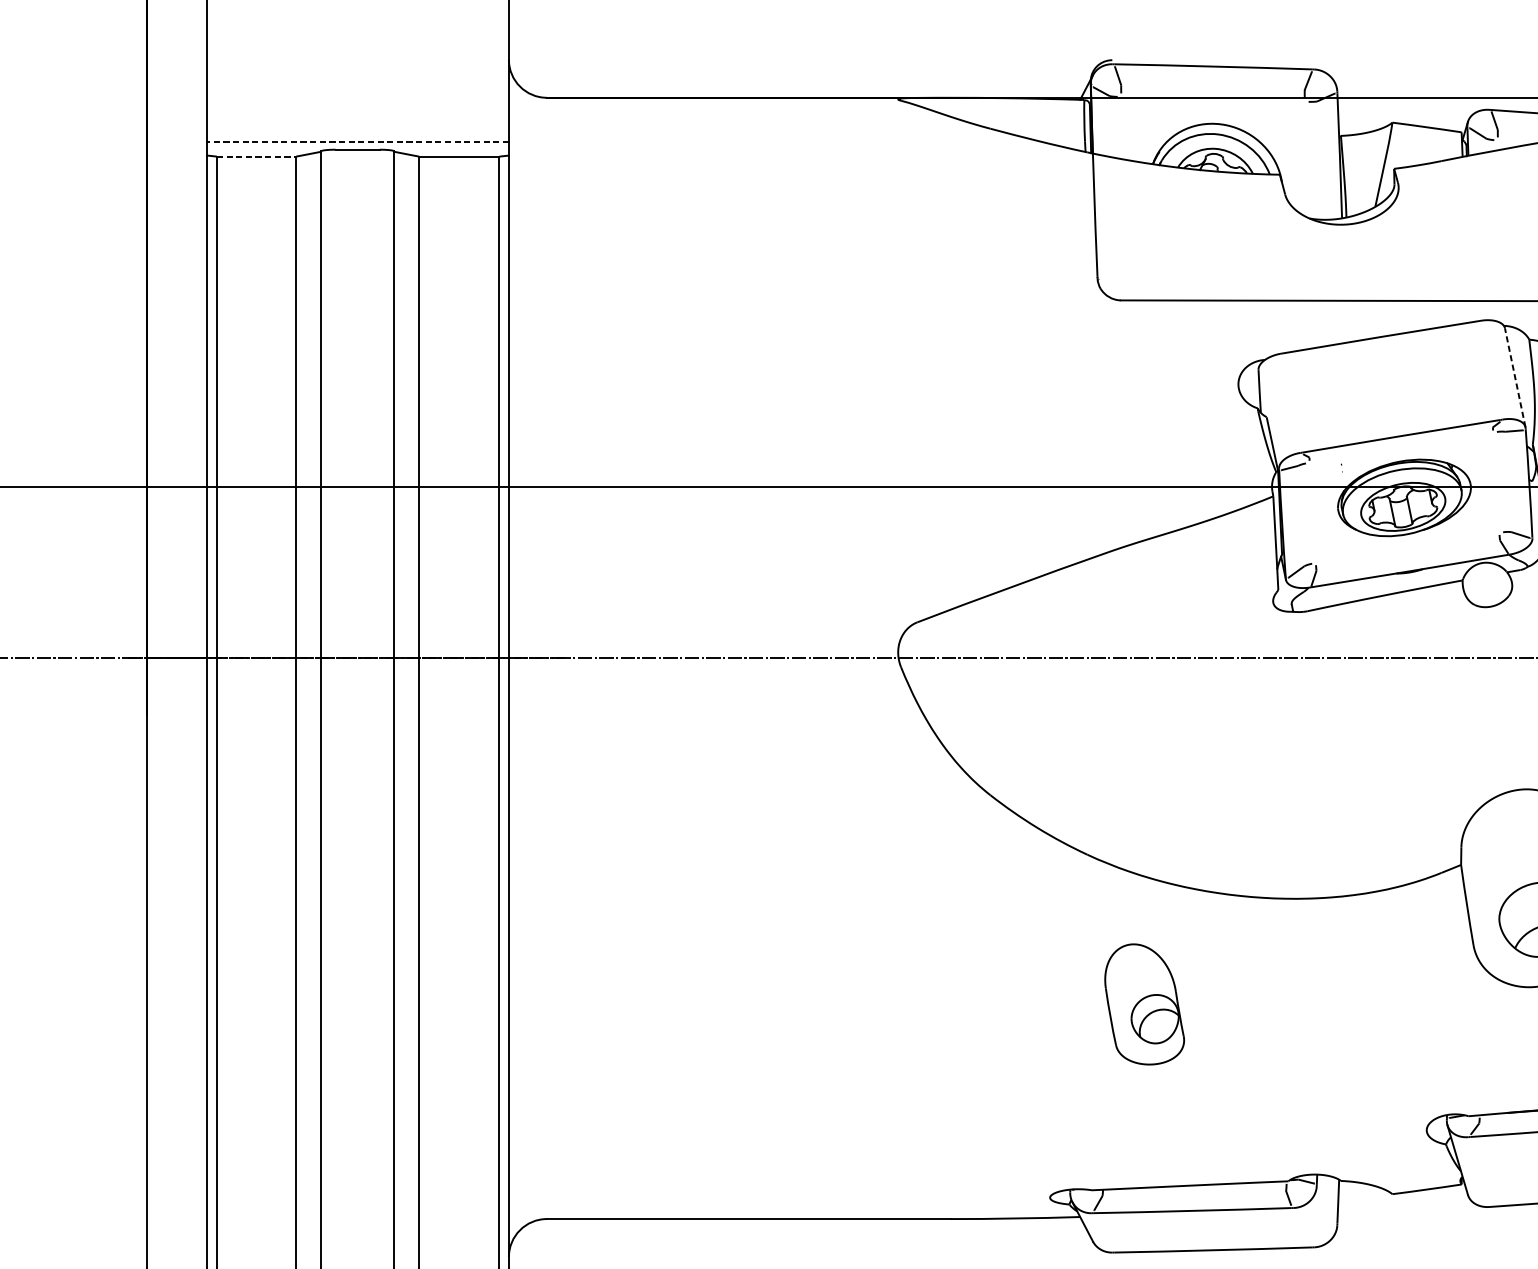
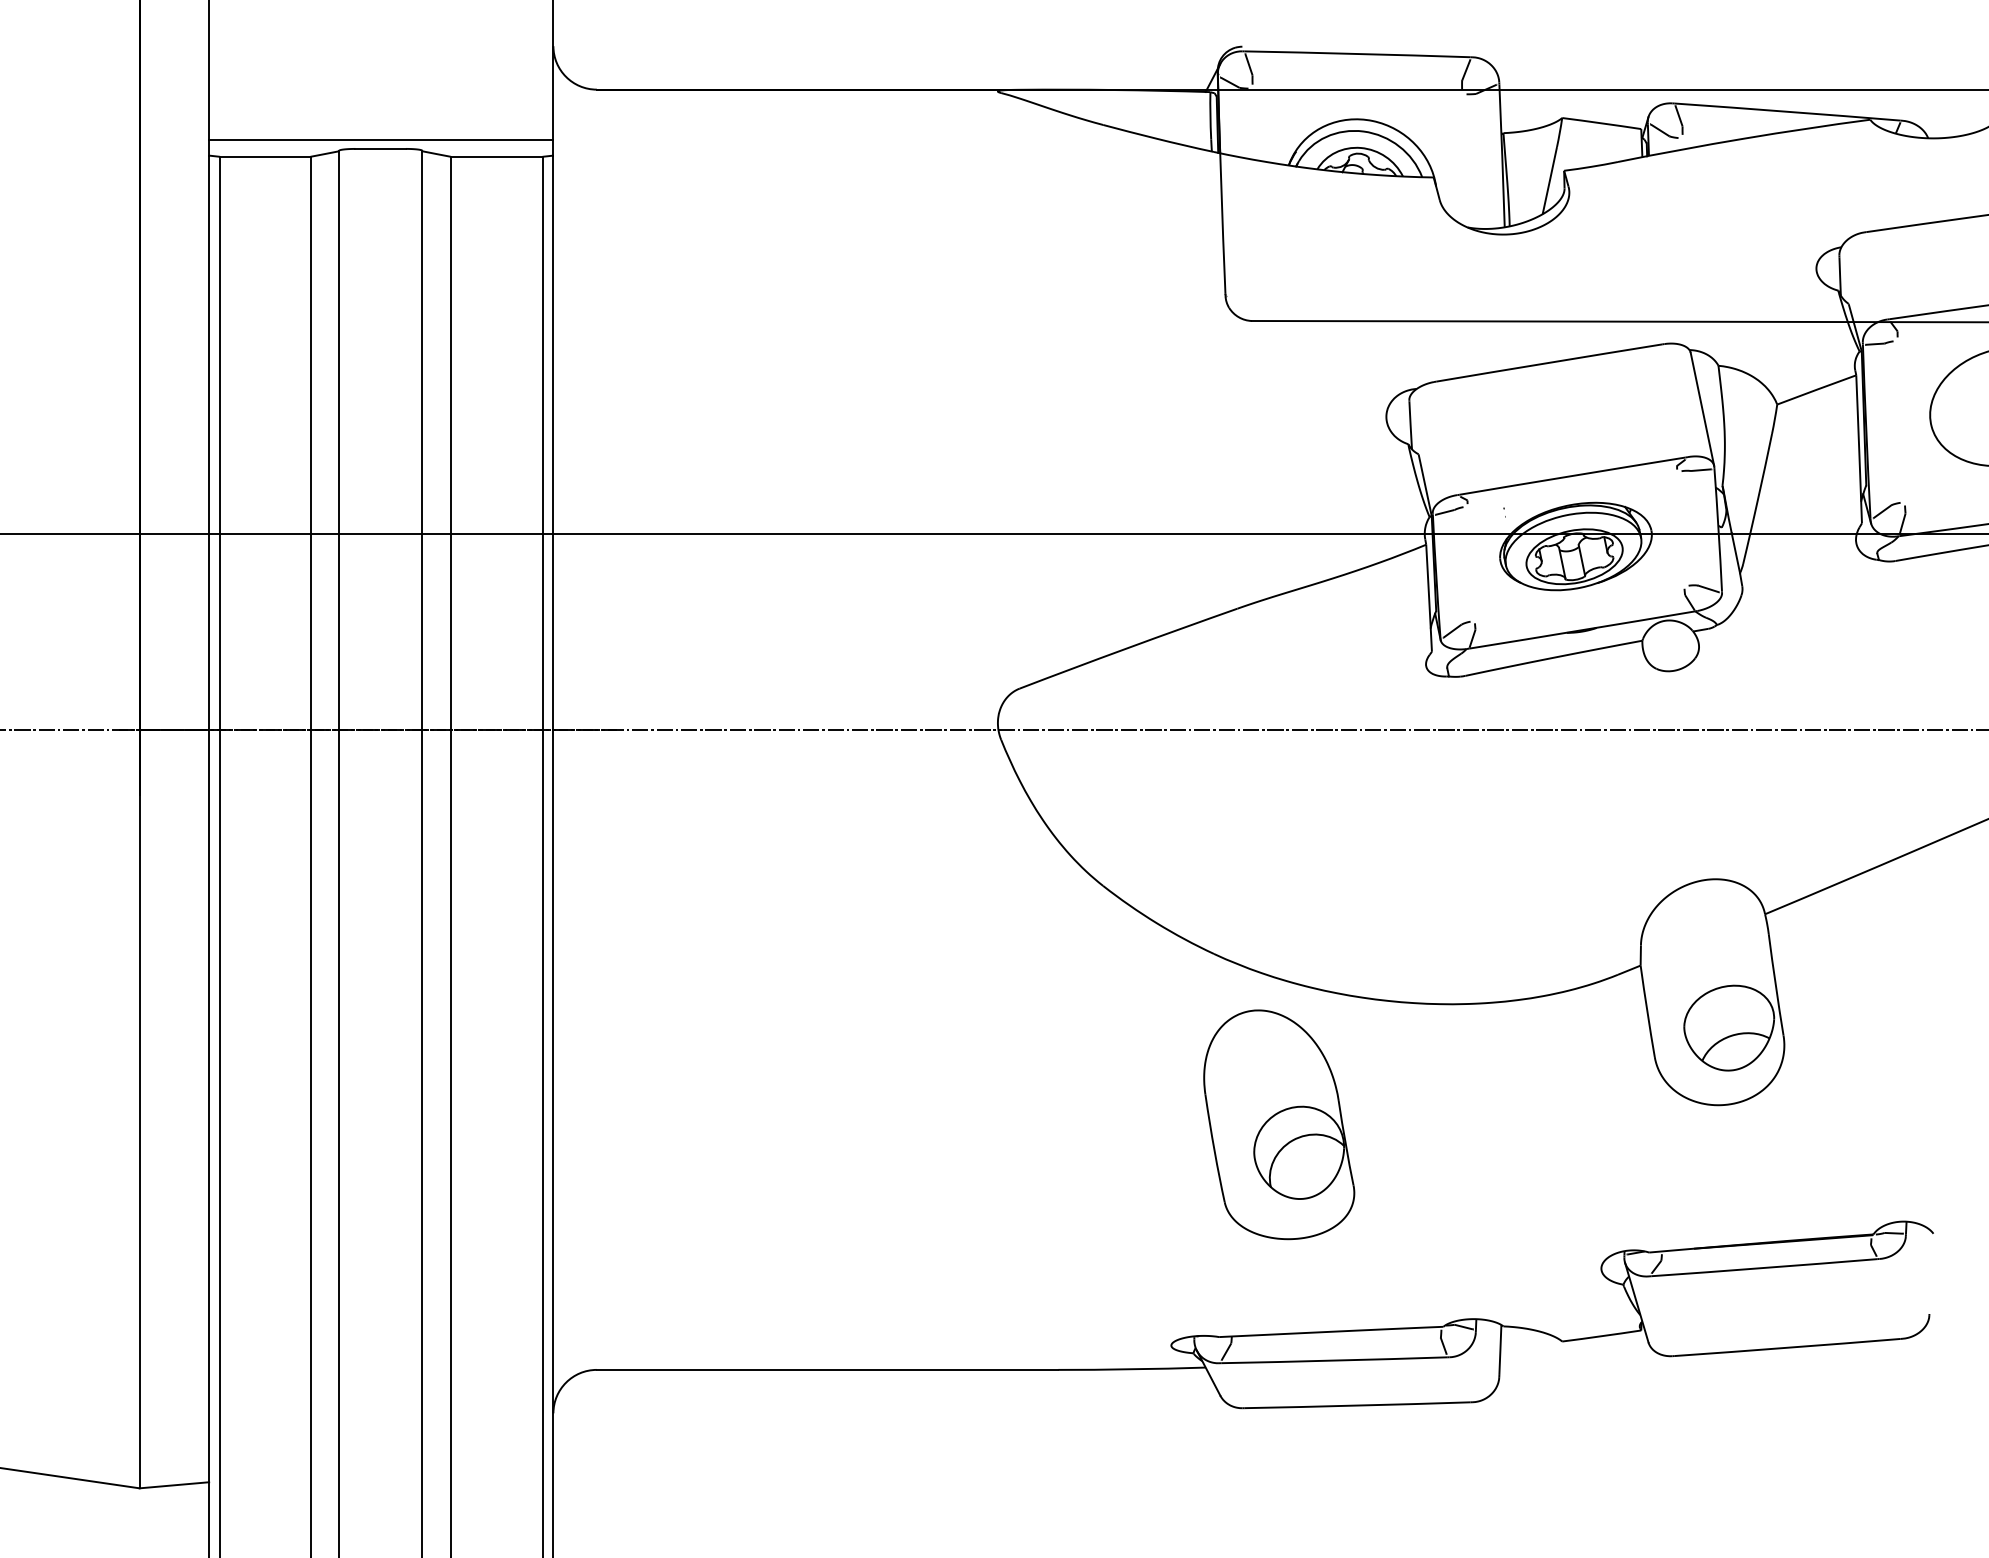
line: (357, 142) -> (380, 140), dashed -> solid
line: (256, 156) -> (265, 156), dashed -> solid
line: (1515, 377) -> (1702, 409), dashed -> solid
part: (1144, 1004) -> (1279, 1124), size x1.67

